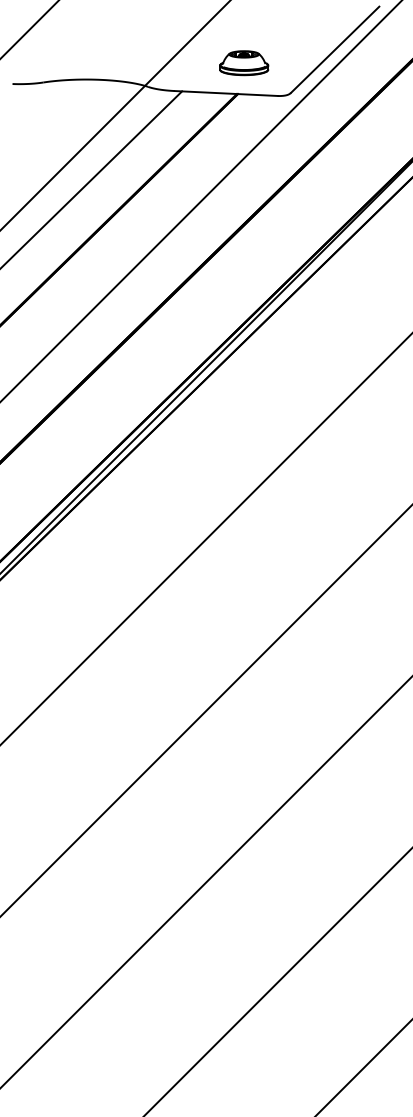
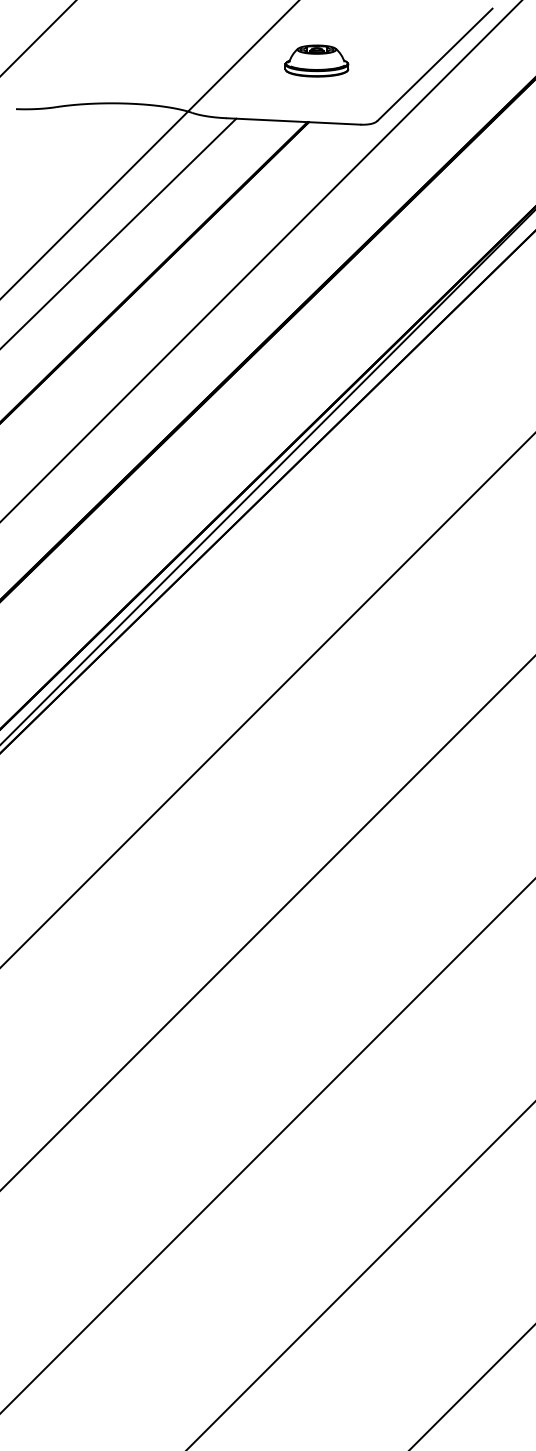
part: (243, 62) -> (316, 60), moved

